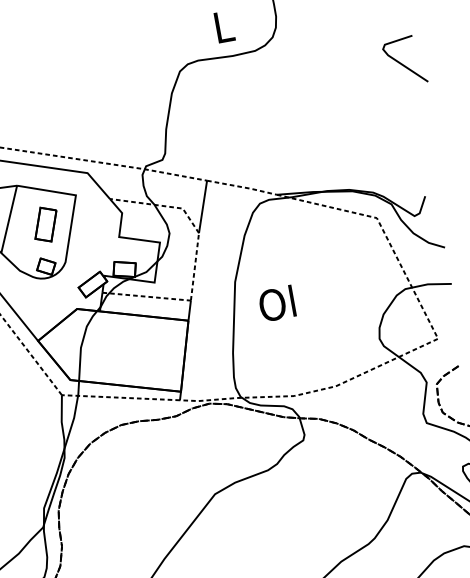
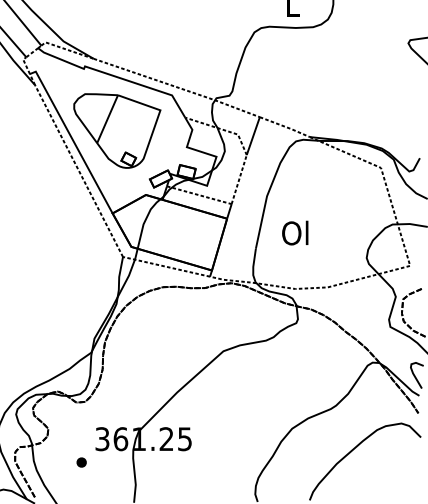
part: (44, 224) -> (133, 127), removed
text: (277, 302) -> (295, 232), moved

